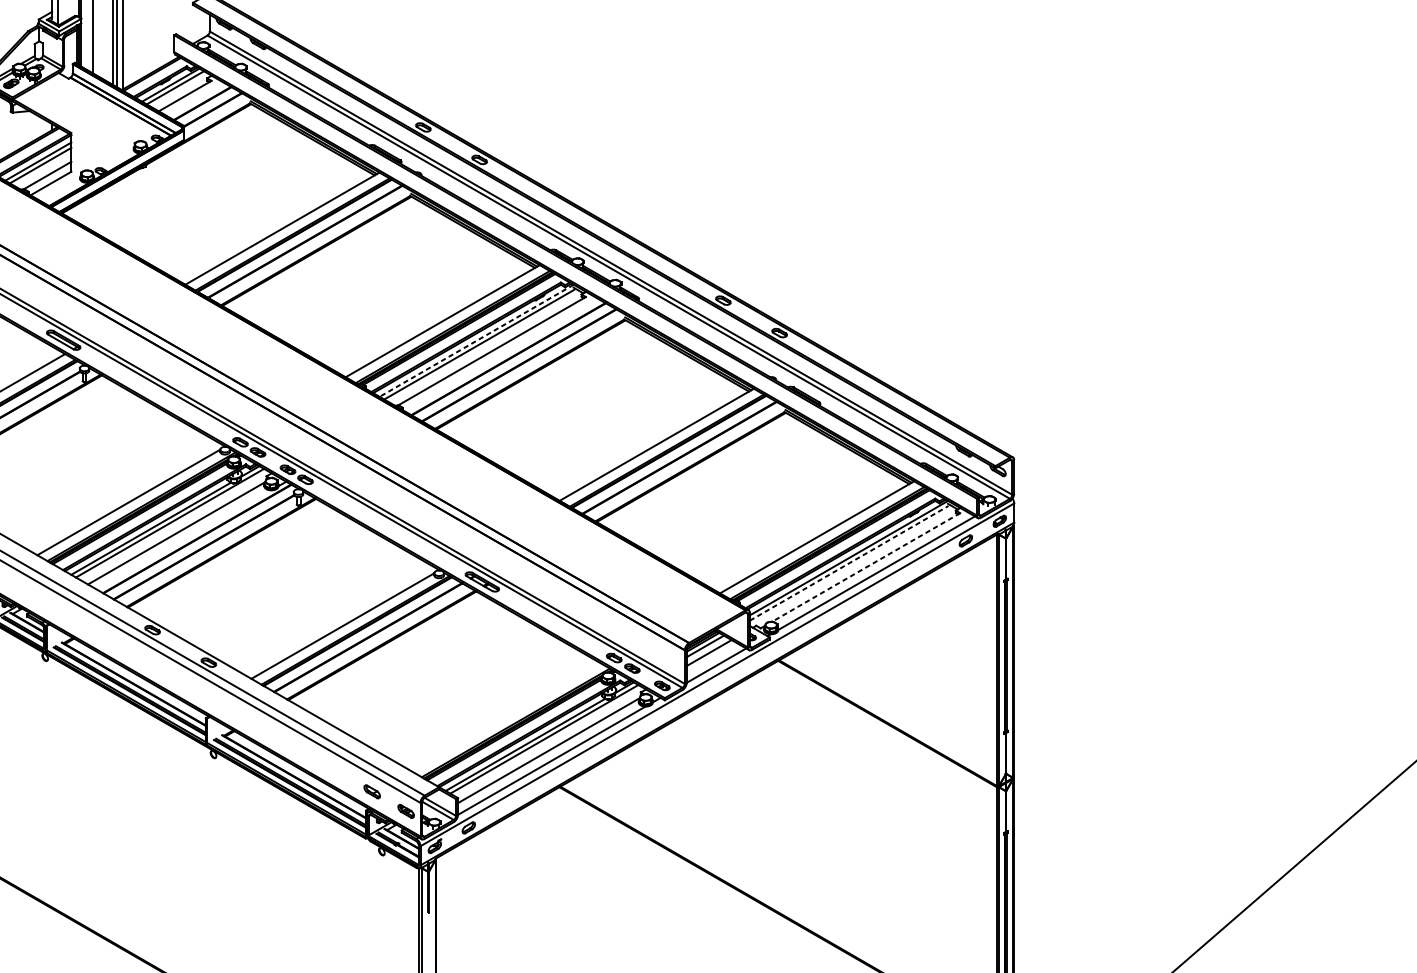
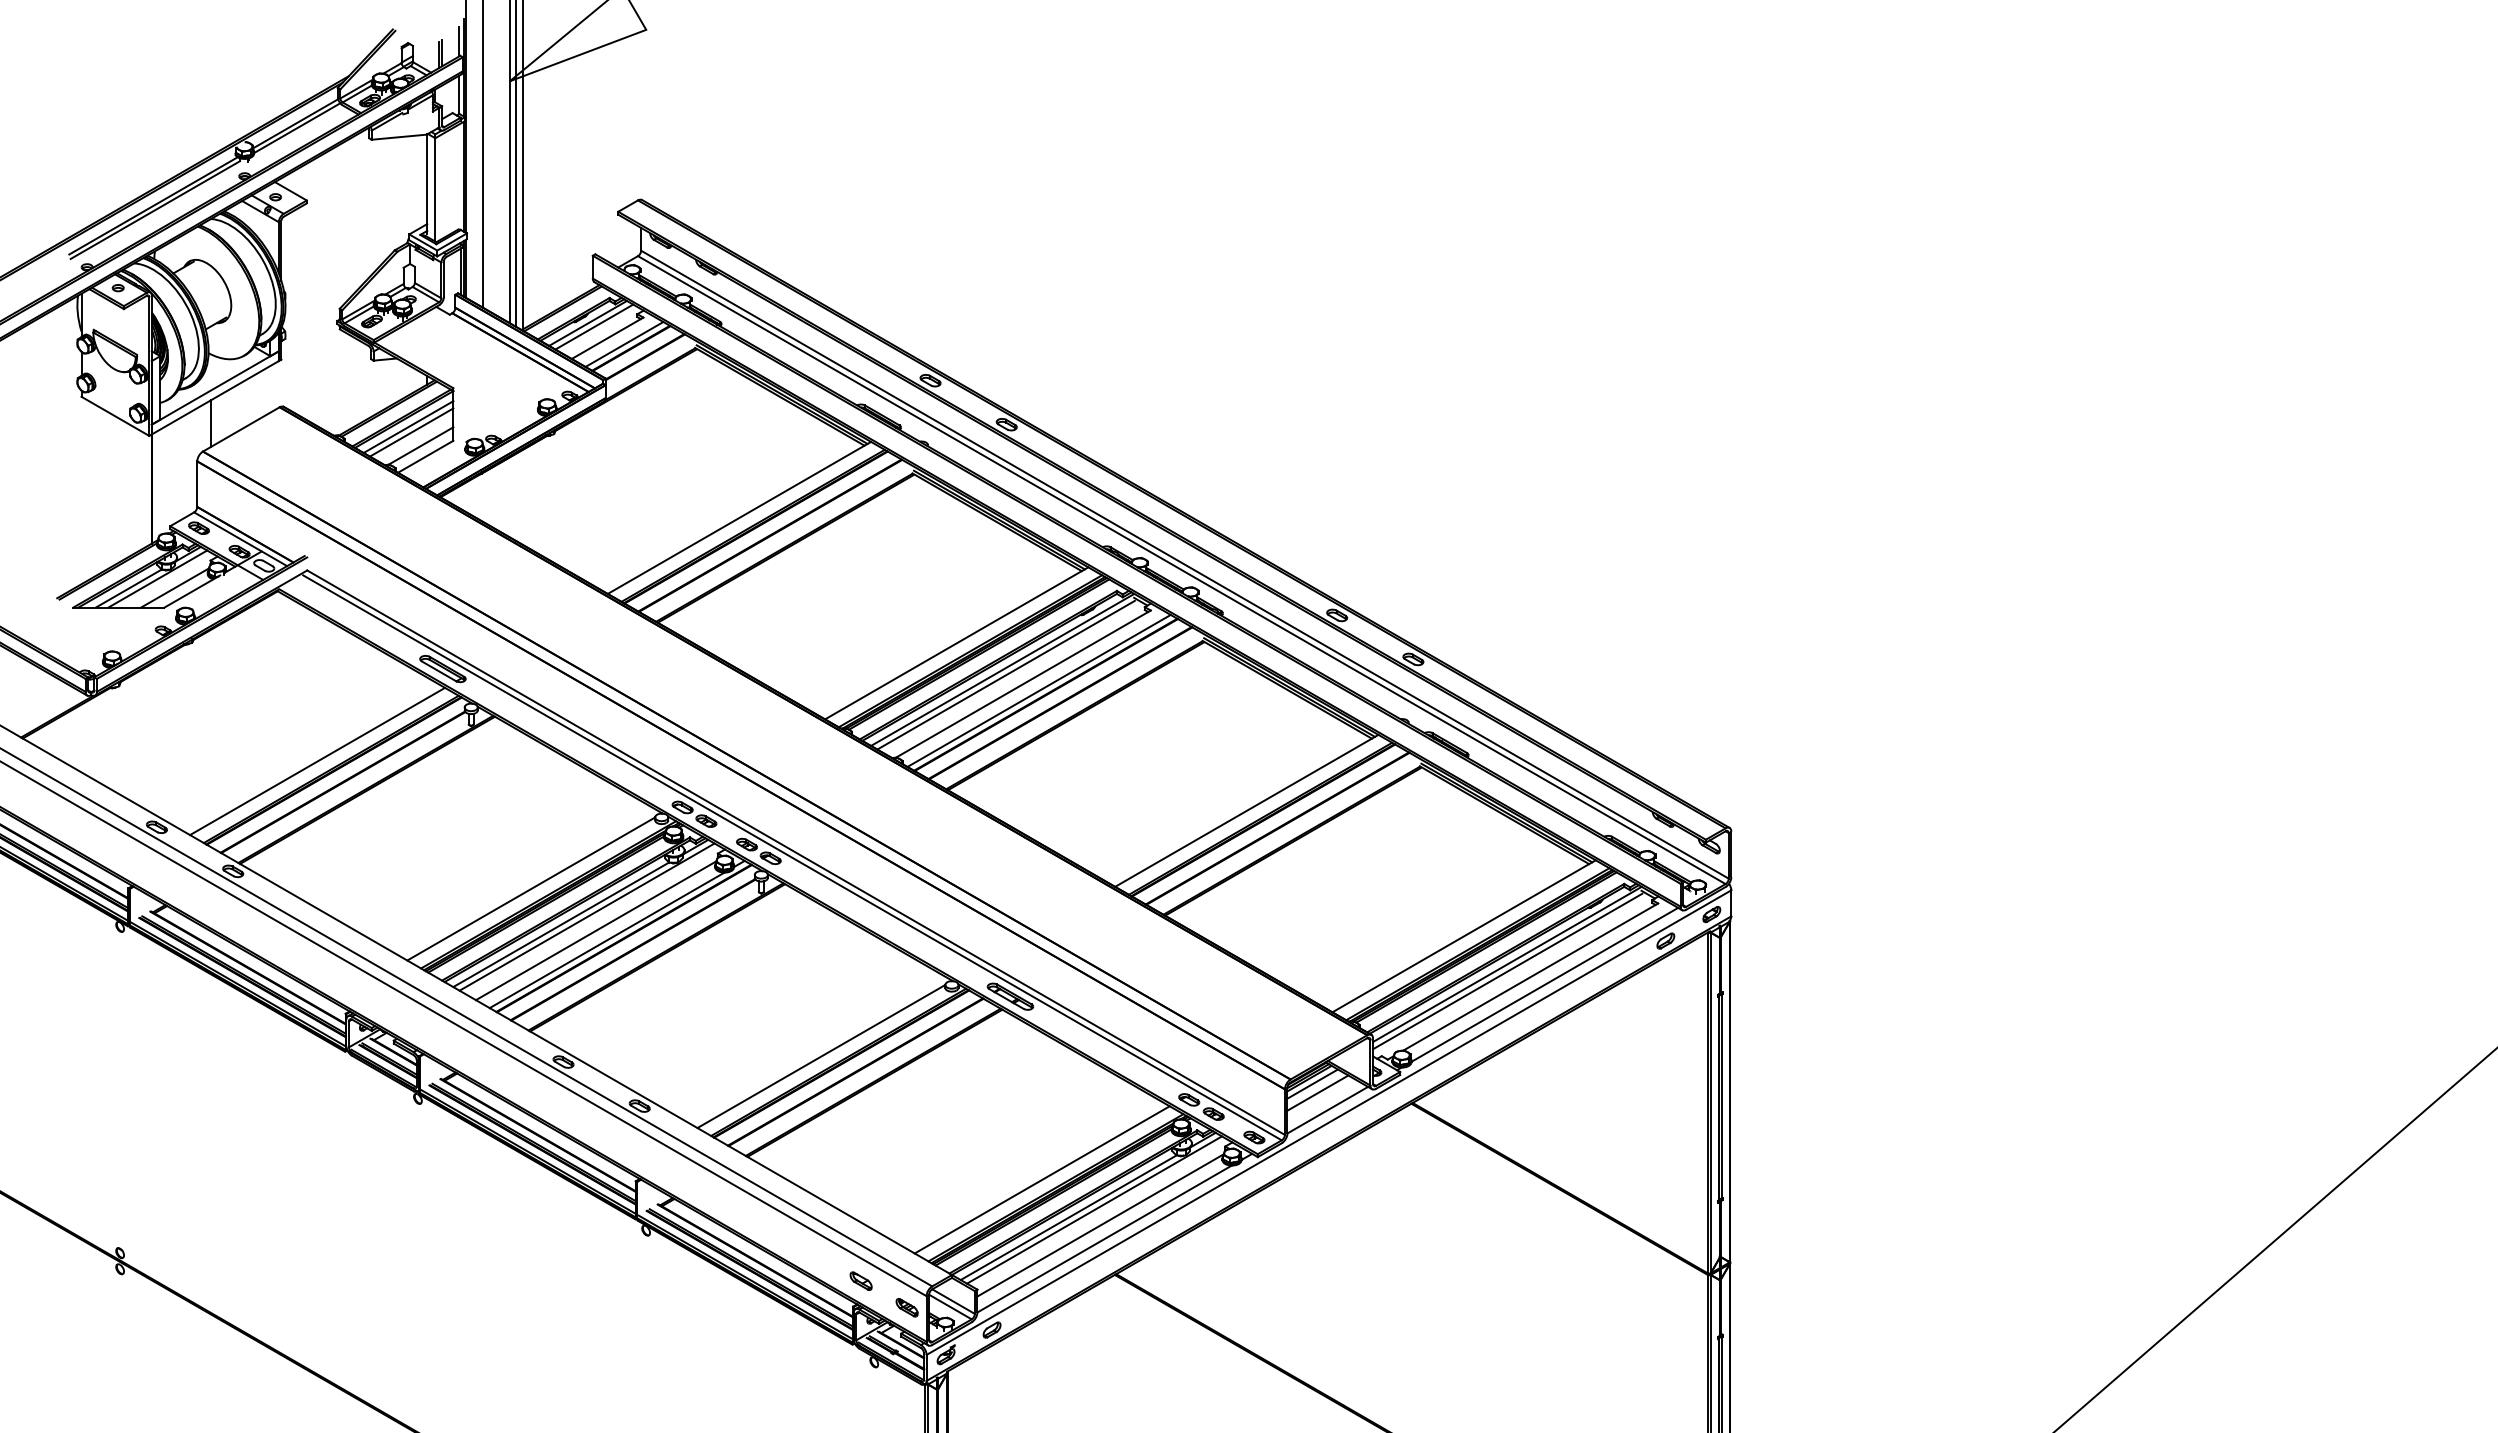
line: (197, 100) -> (624, 344), added
line: (476, 341) -> (1002, 670), dashed -> solid
line: (503, 356) -> (1038, 690), added
line: (184, 540) -> (606, 940), added
line: (849, 563) -> (1508, 971), dashed -> solid
line: (866, 567) -> (1530, 977), dashed -> solid
line: (505, 716) -> (1041, 1179), added

